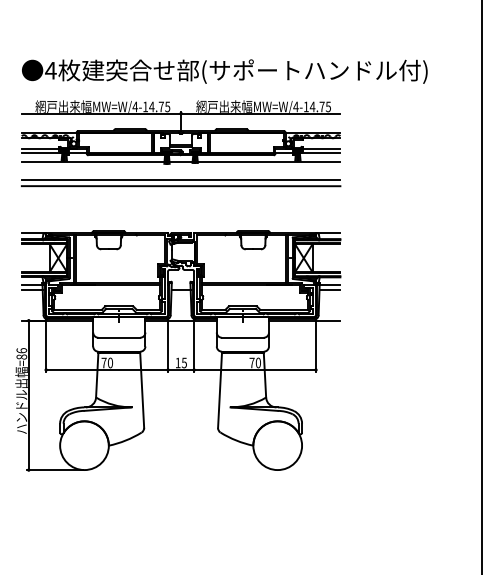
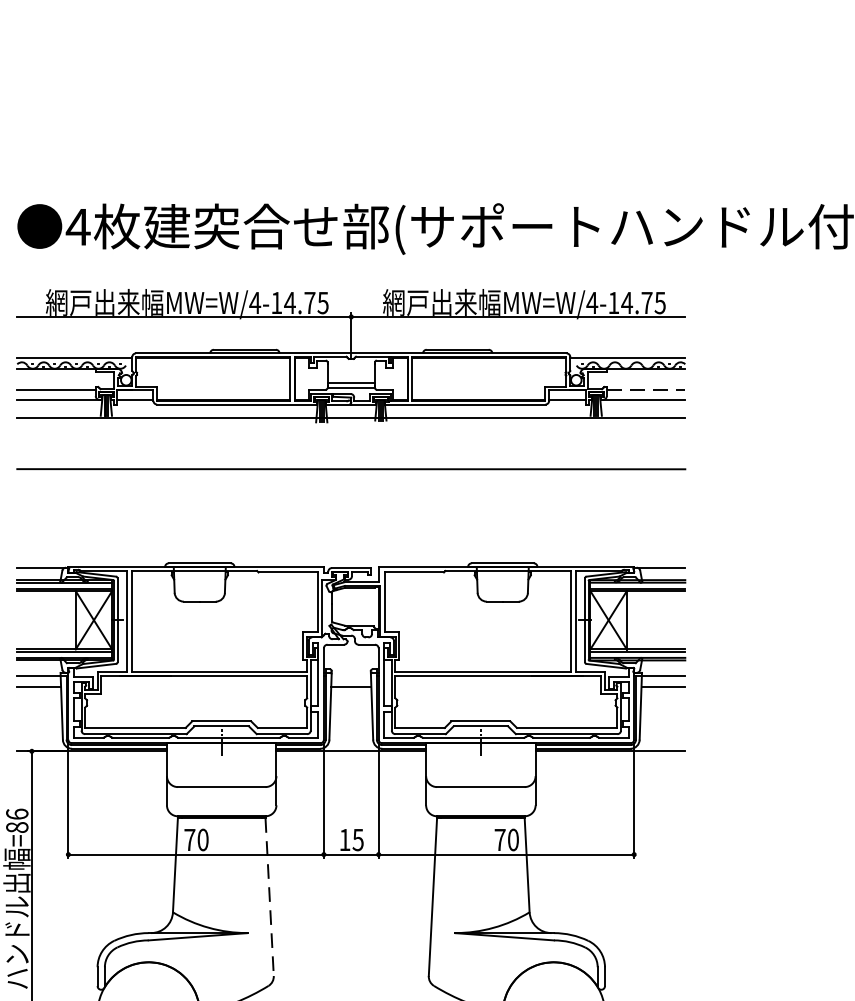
line: (321, 148) -> (645, 390), solid -> dashed
line: (180, 180) -> (350, 457), removed
line: (142, 390) -> (270, 897), solid -> dashed

